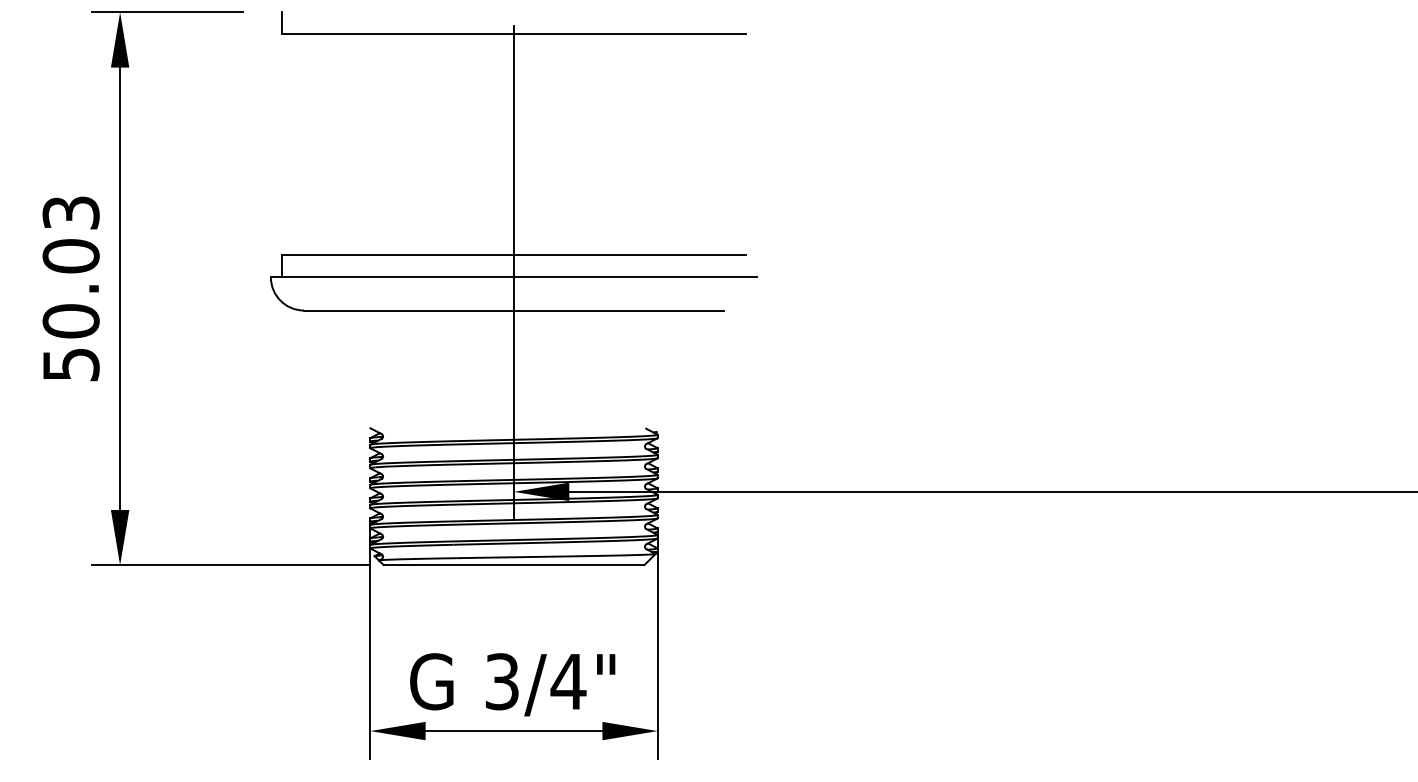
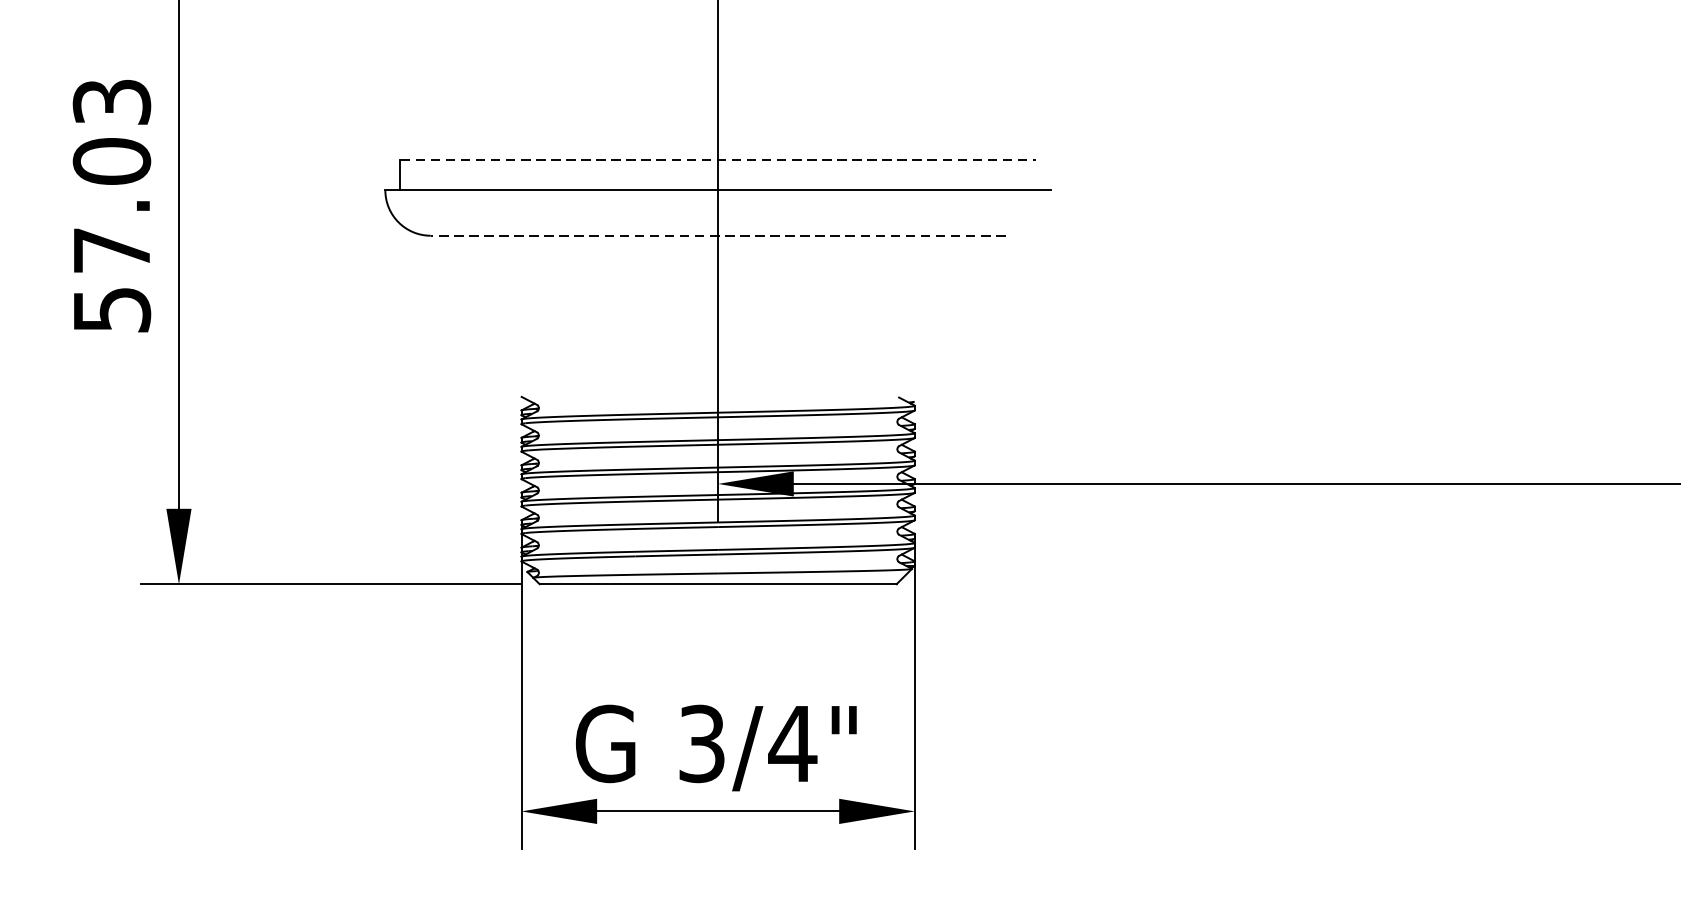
line: (514, 255) -> (718, 160), solid -> dashed
line: (514, 310) -> (718, 235), solid -> dashed
text: (70, 321) -> (111, 250), 50.03 -> 57.03

